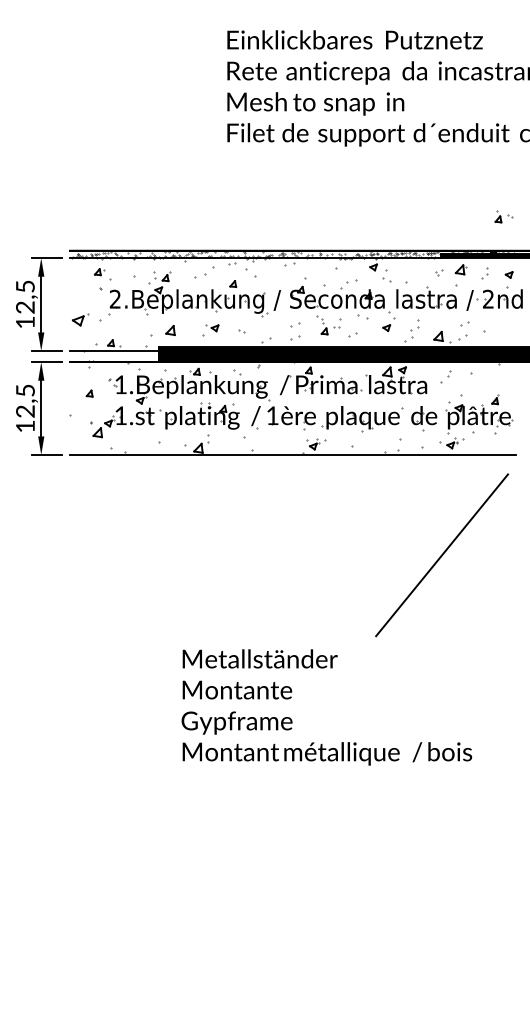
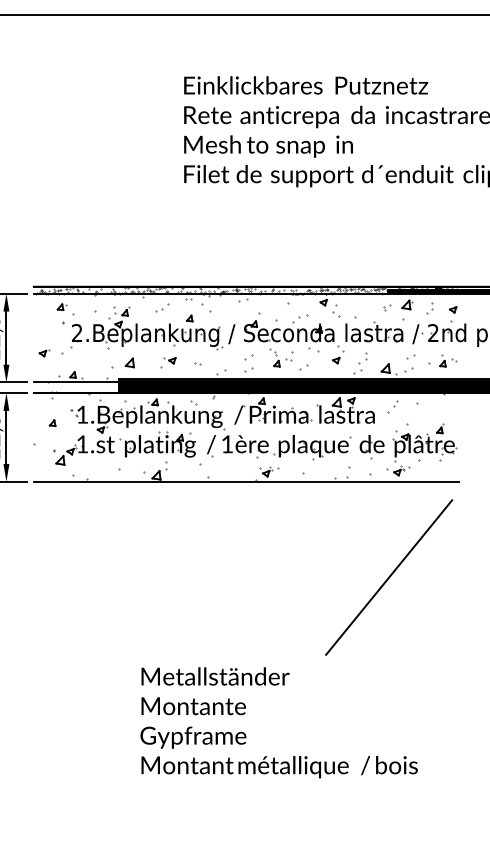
part: (503, 216) -> (447, 360), moved
part: (203, 272) -> (161, 307), size x0.71
part: (81, 320) -> (44, 353), size x0.62

